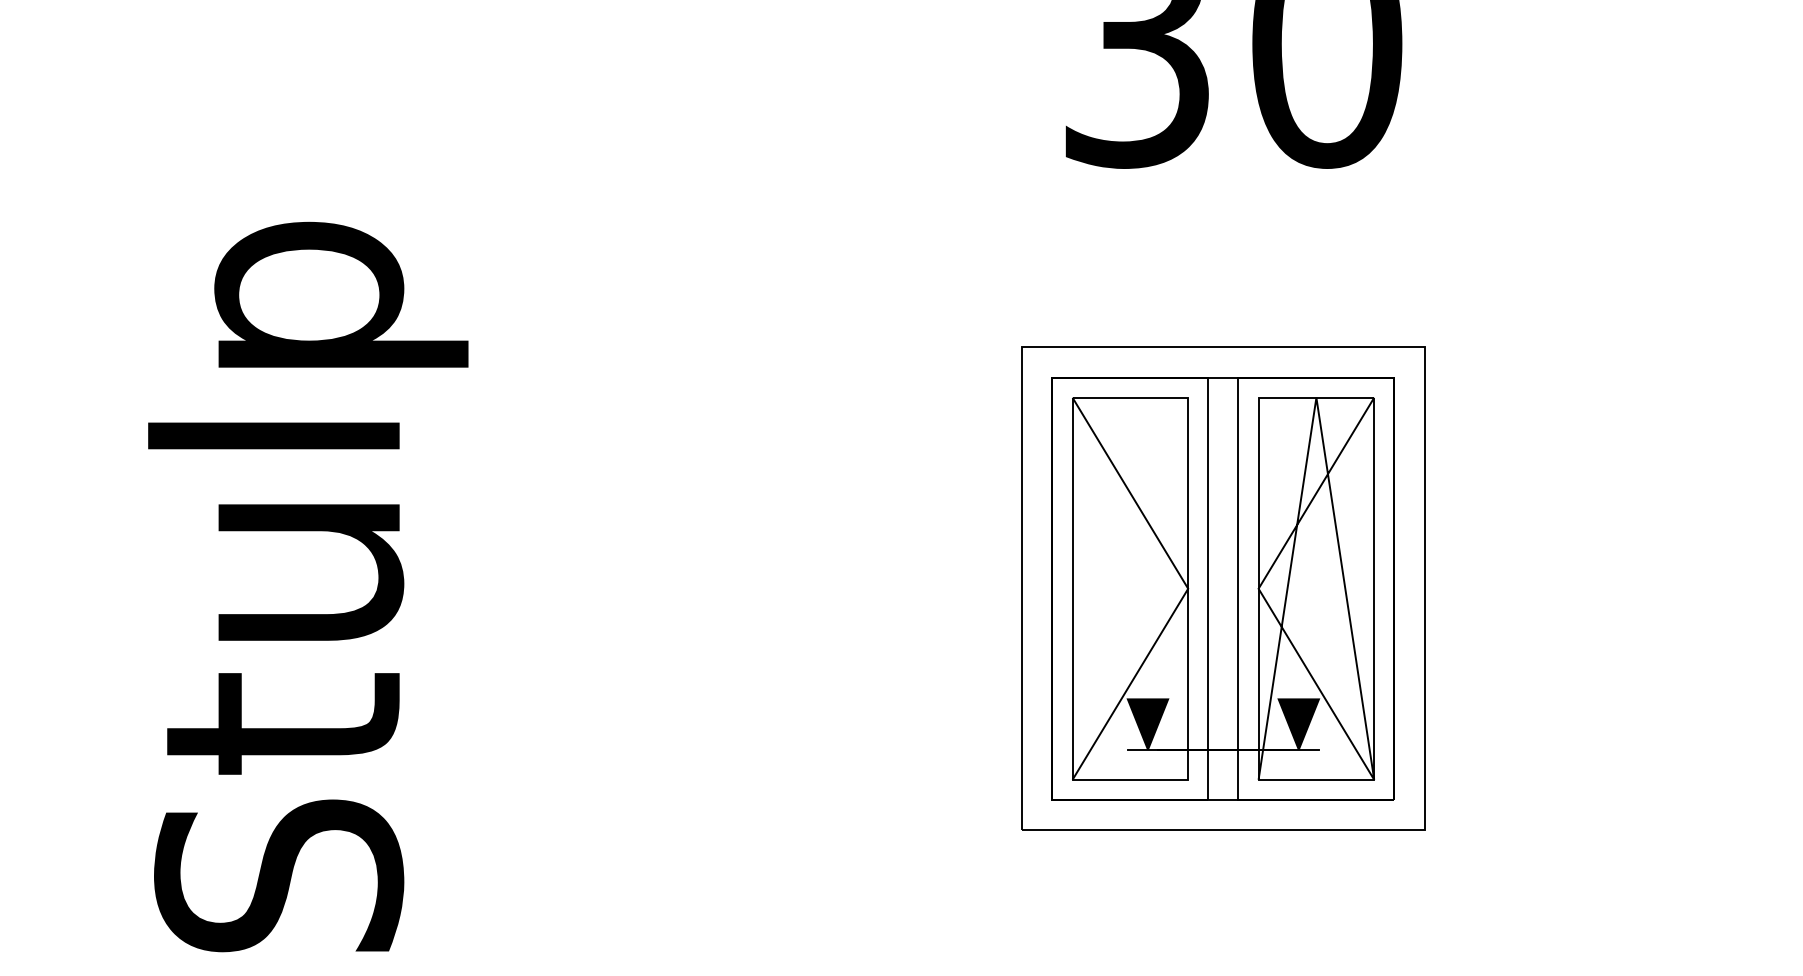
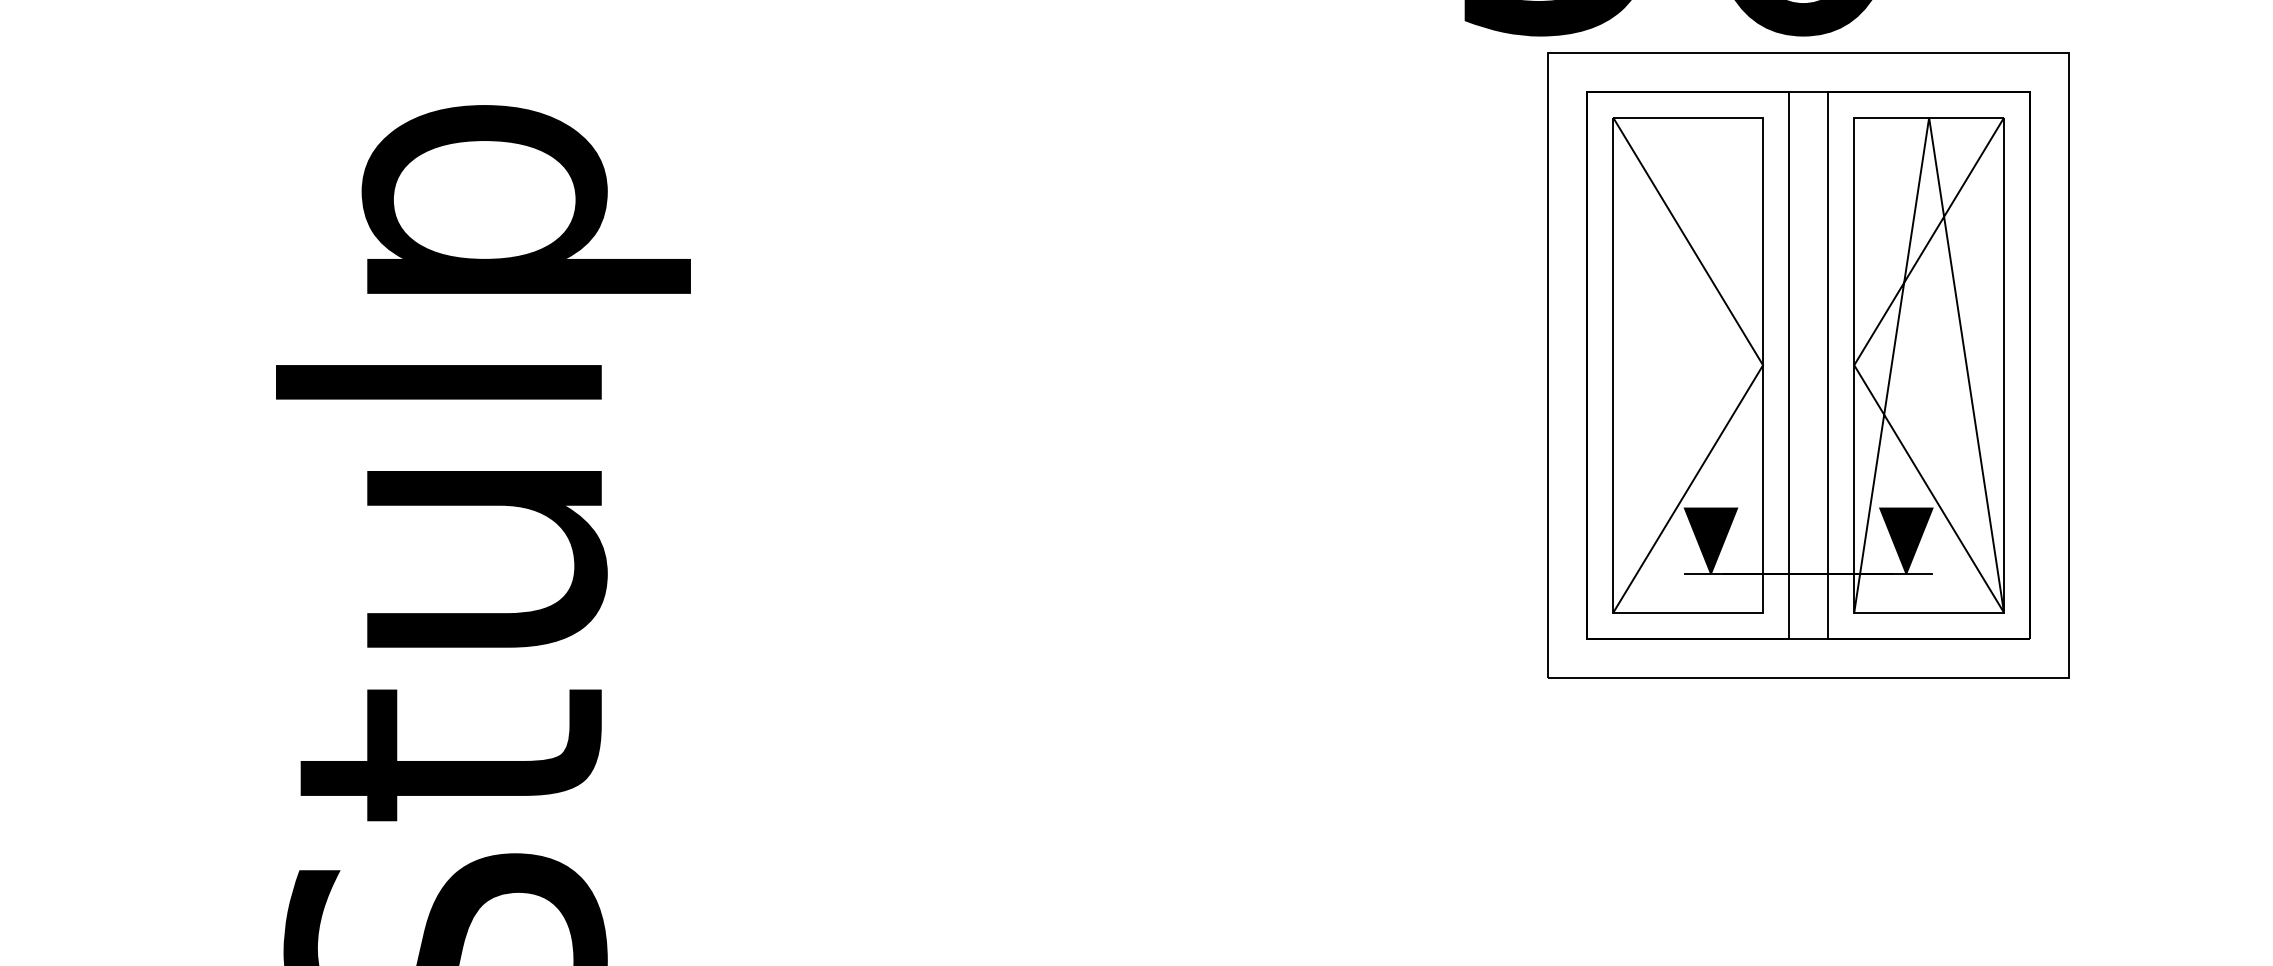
part: (1223, 588) -> (1808, 364), moved

